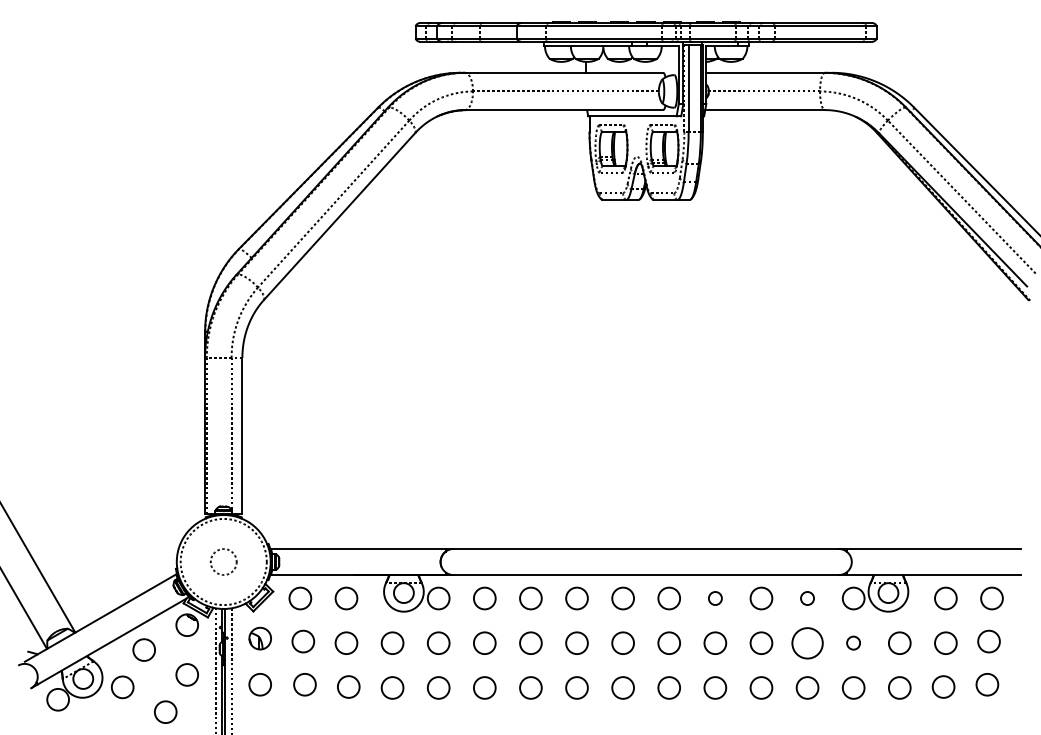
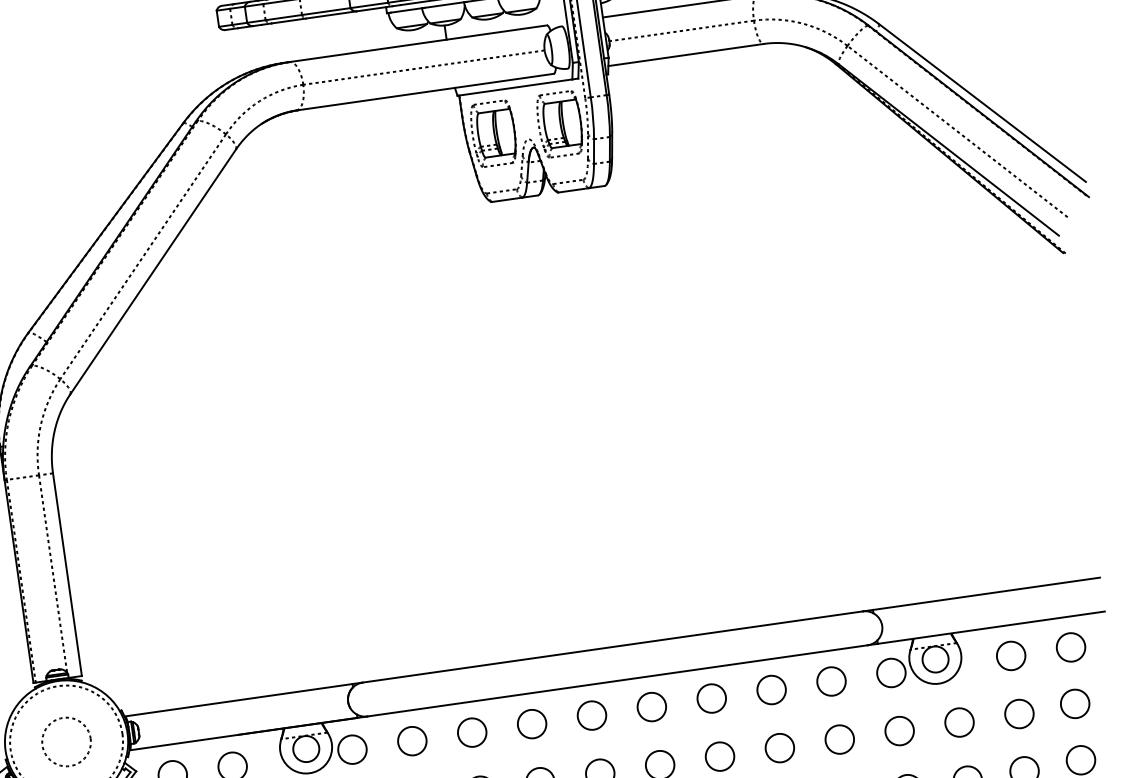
circle: (223, 561) -> (66, 741), size x1.43
circle: (715, 598) -> (711, 698), size x1.67
circle: (807, 598) -> (831, 681), size x1.67
circle: (807, 642) -> (839, 738), size x0.71
circle: (853, 642) -> (899, 730), size x1.67

